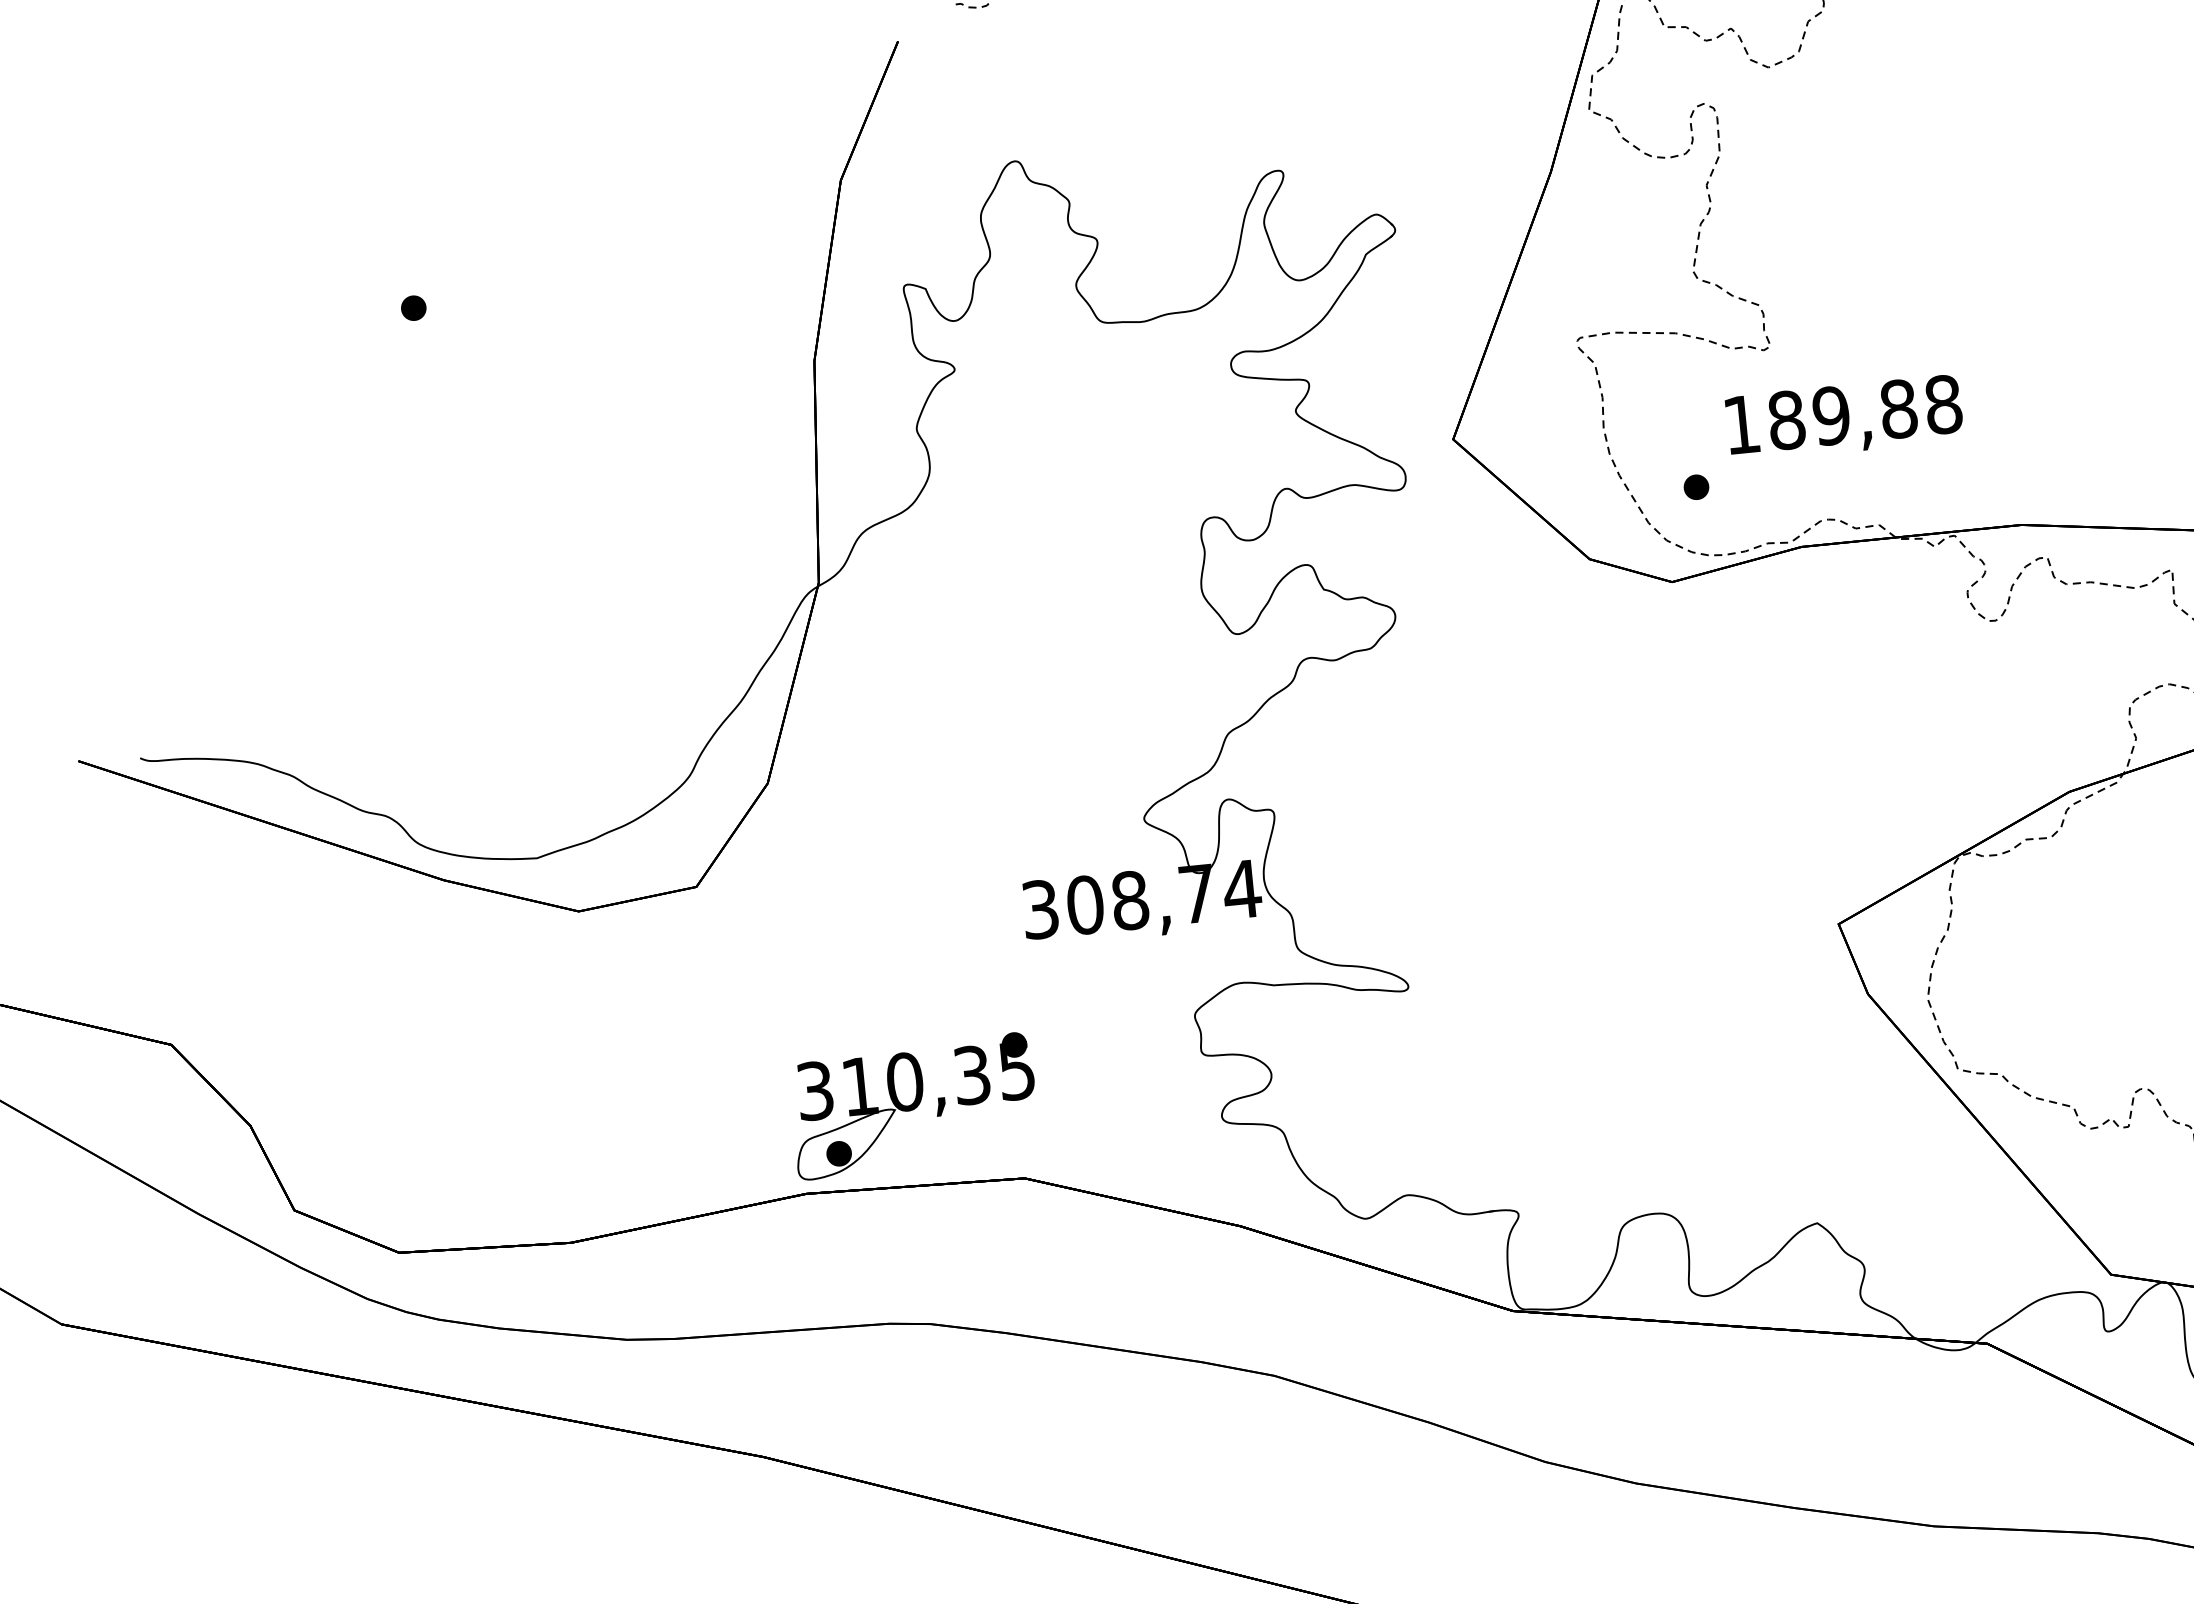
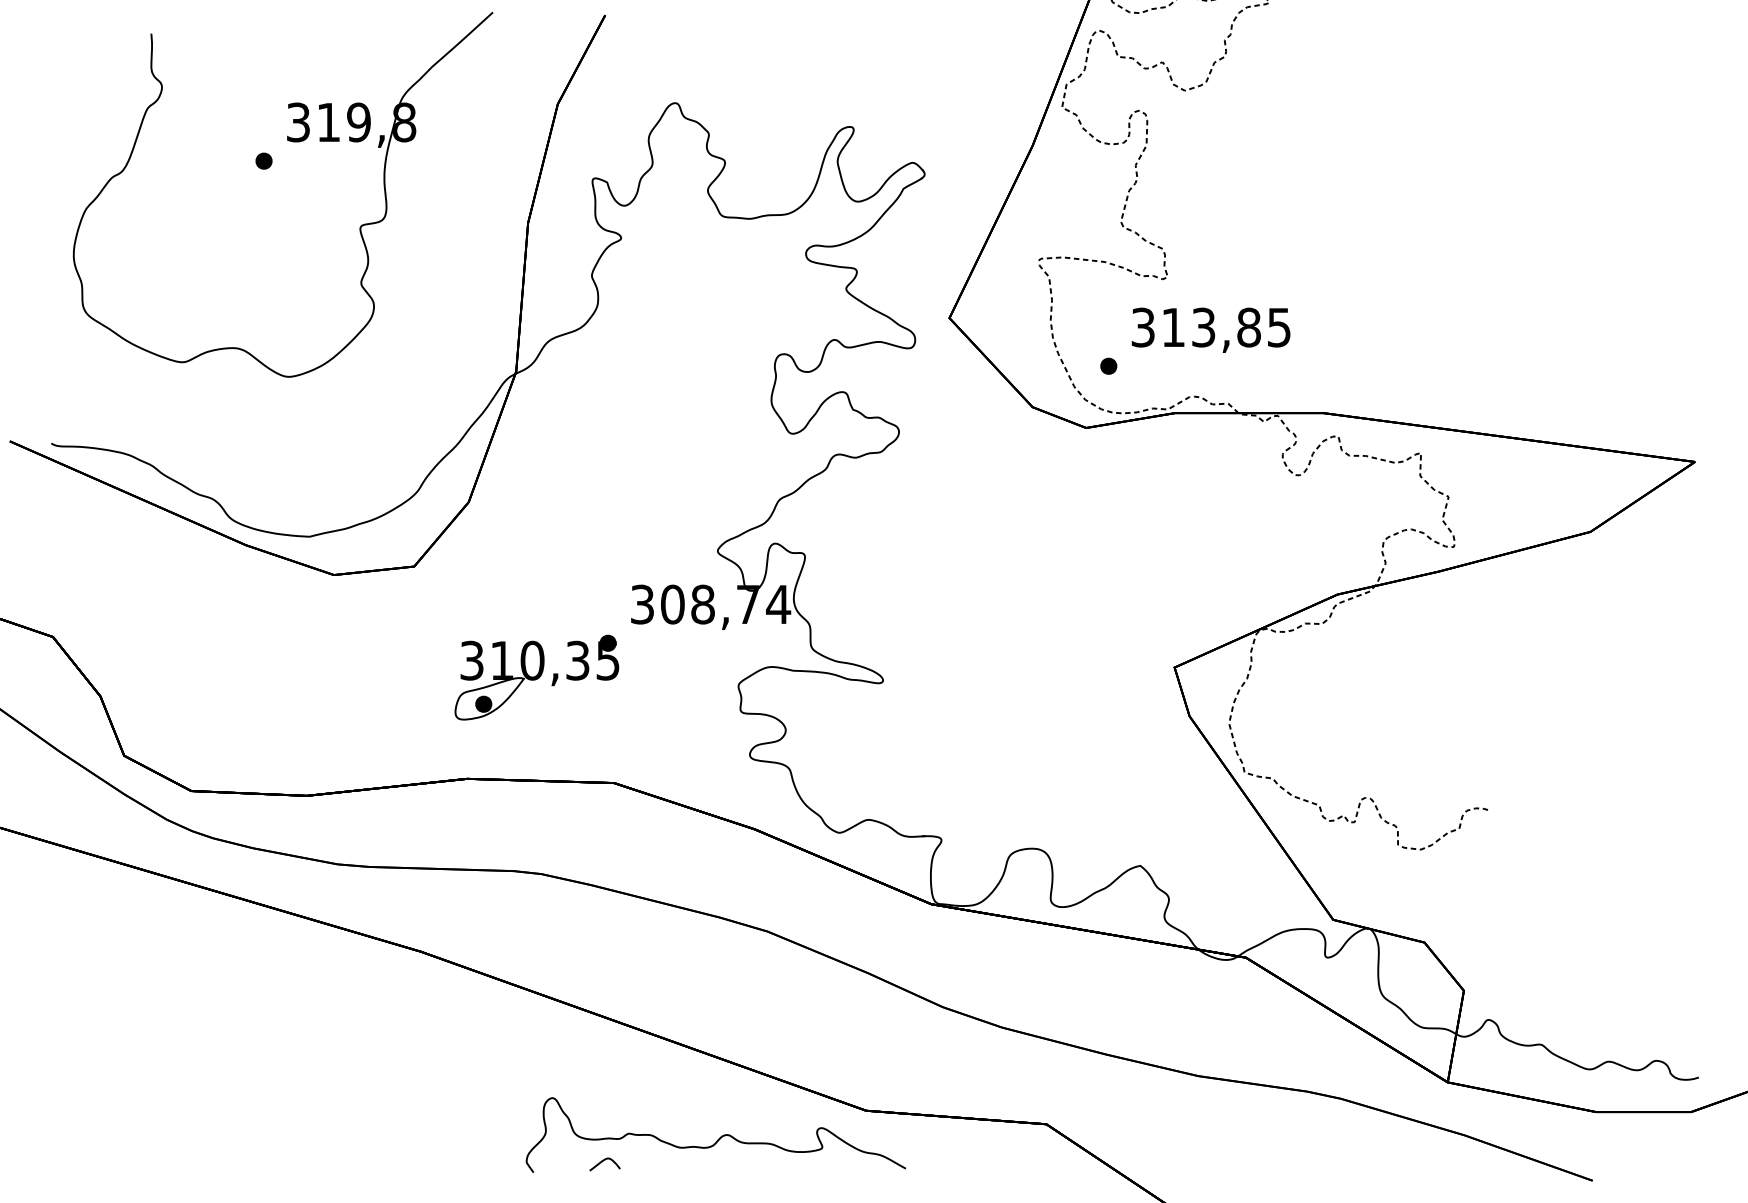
part: (453, 276) -> (292, 142), added
text: (1843, 414) -> (1211, 327), 189,88 -> 313,85
part: (913, 1106) -> (536, 677), moved

